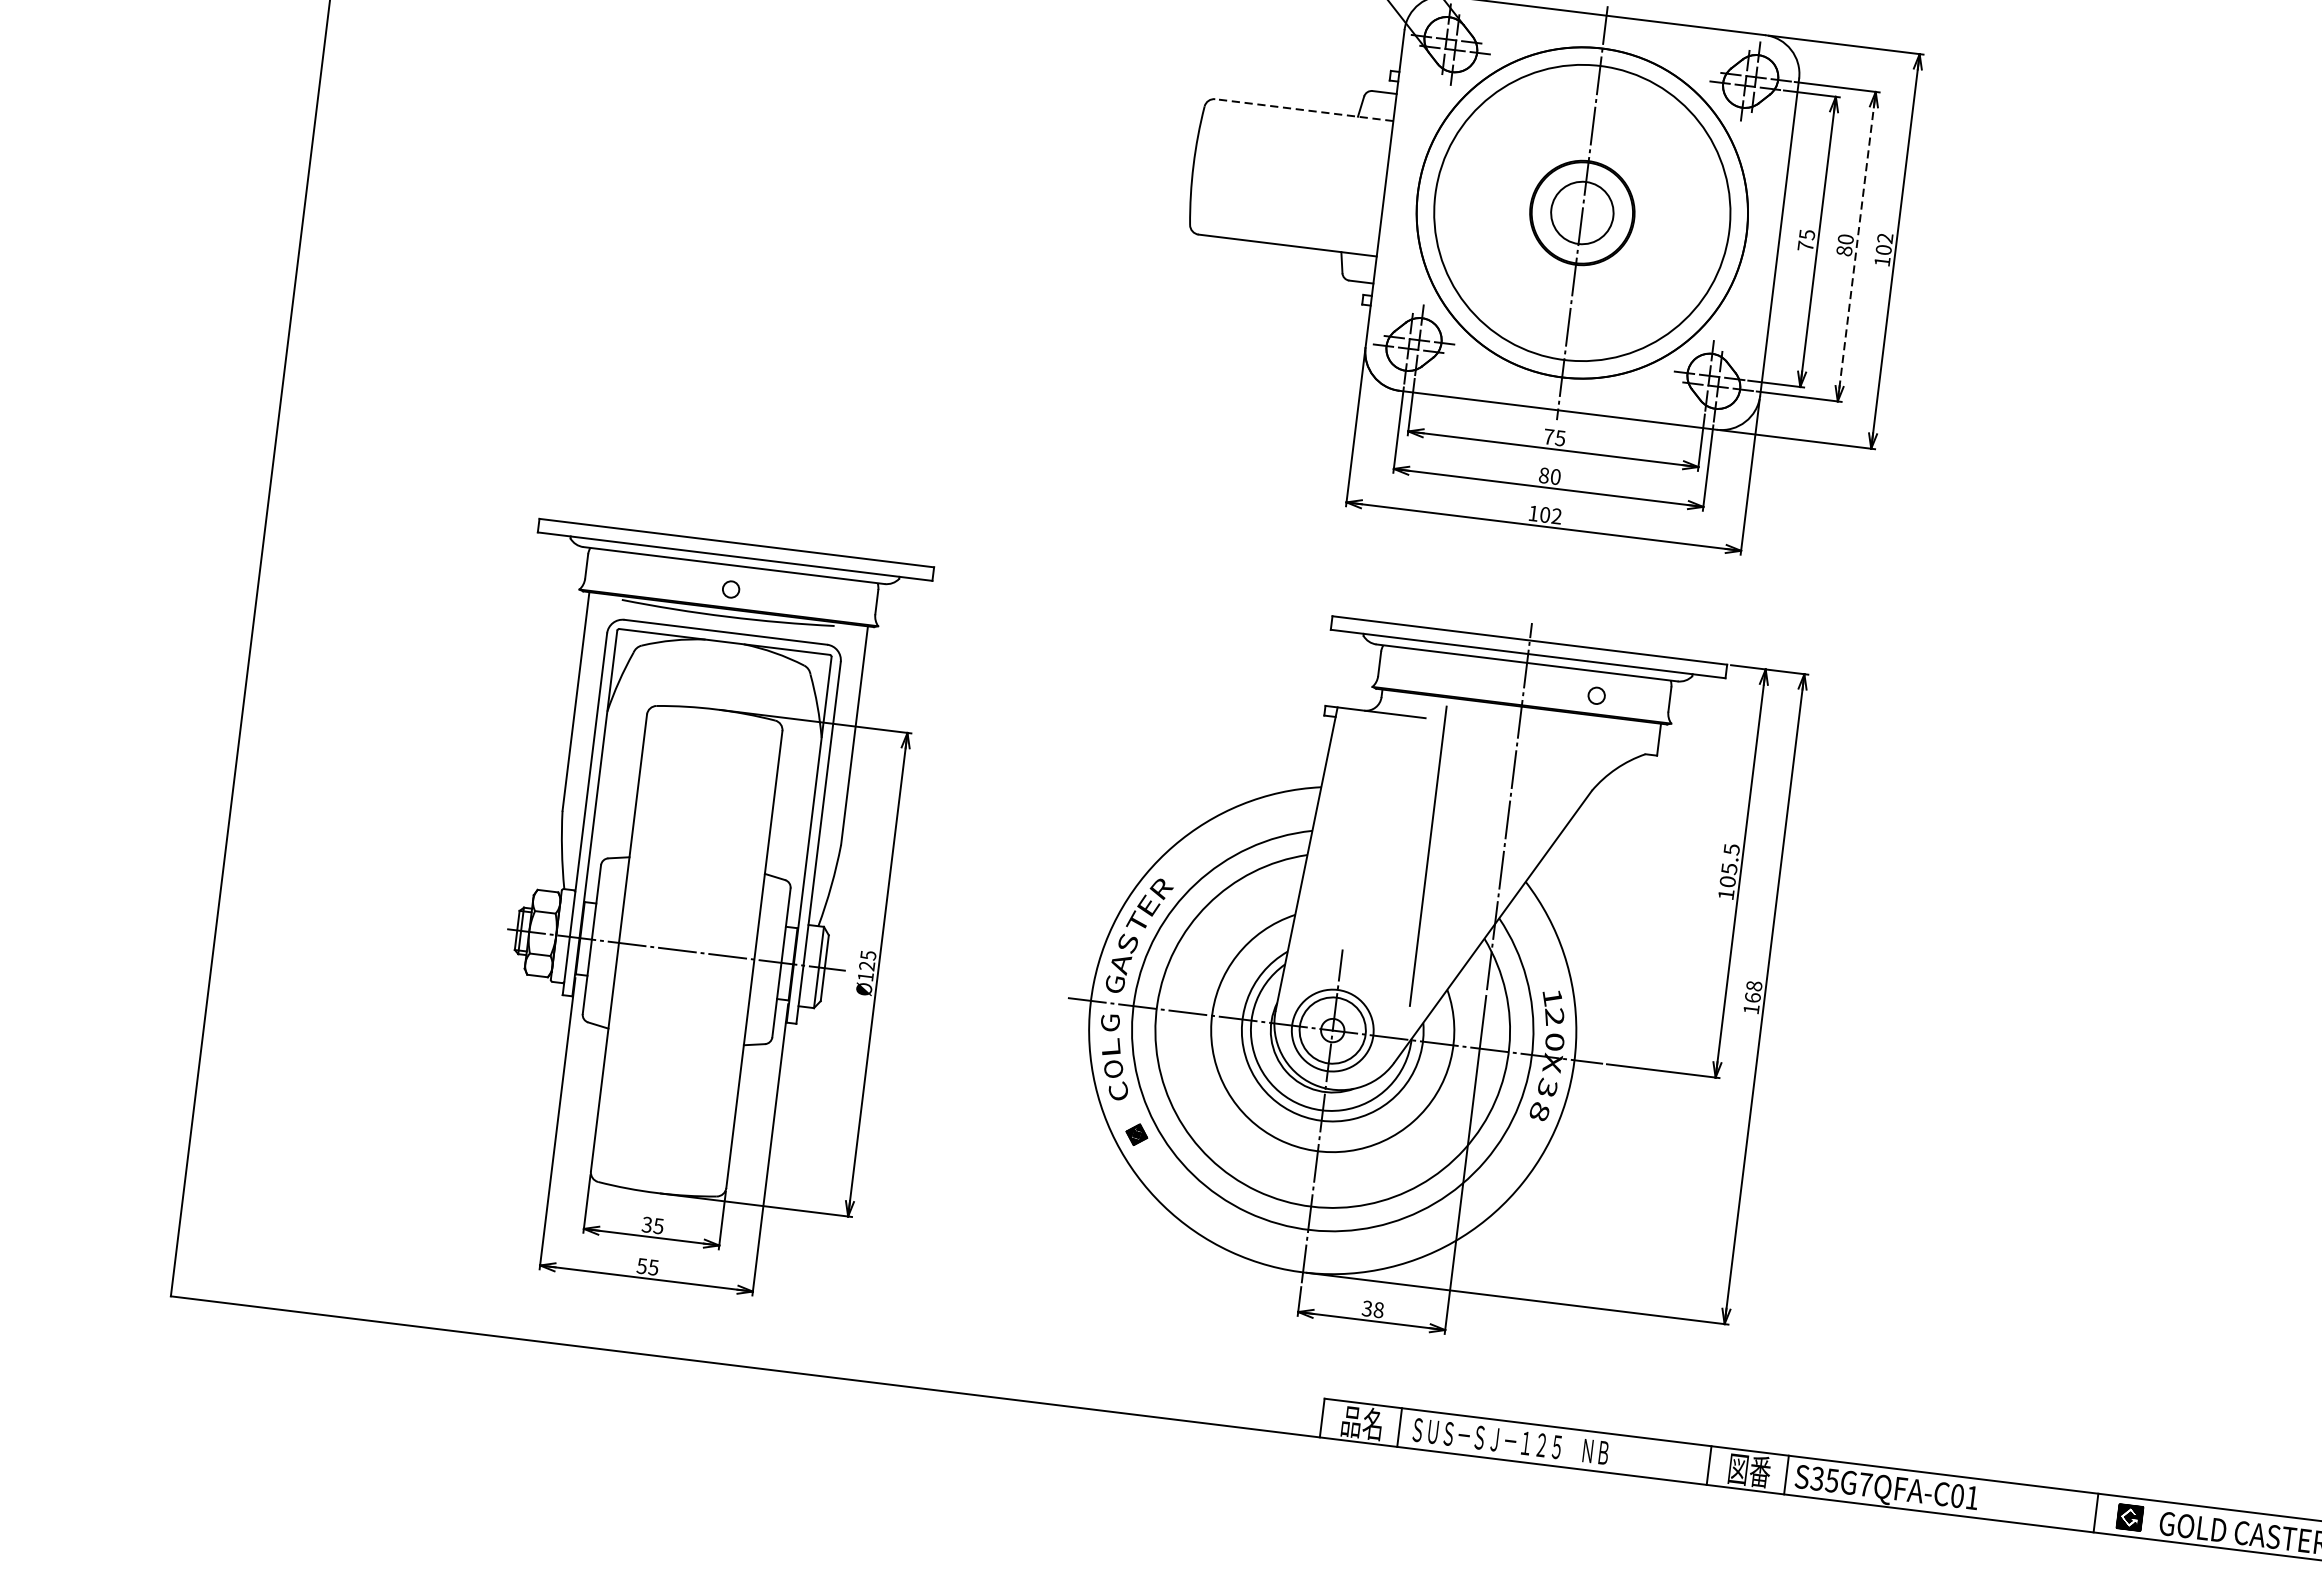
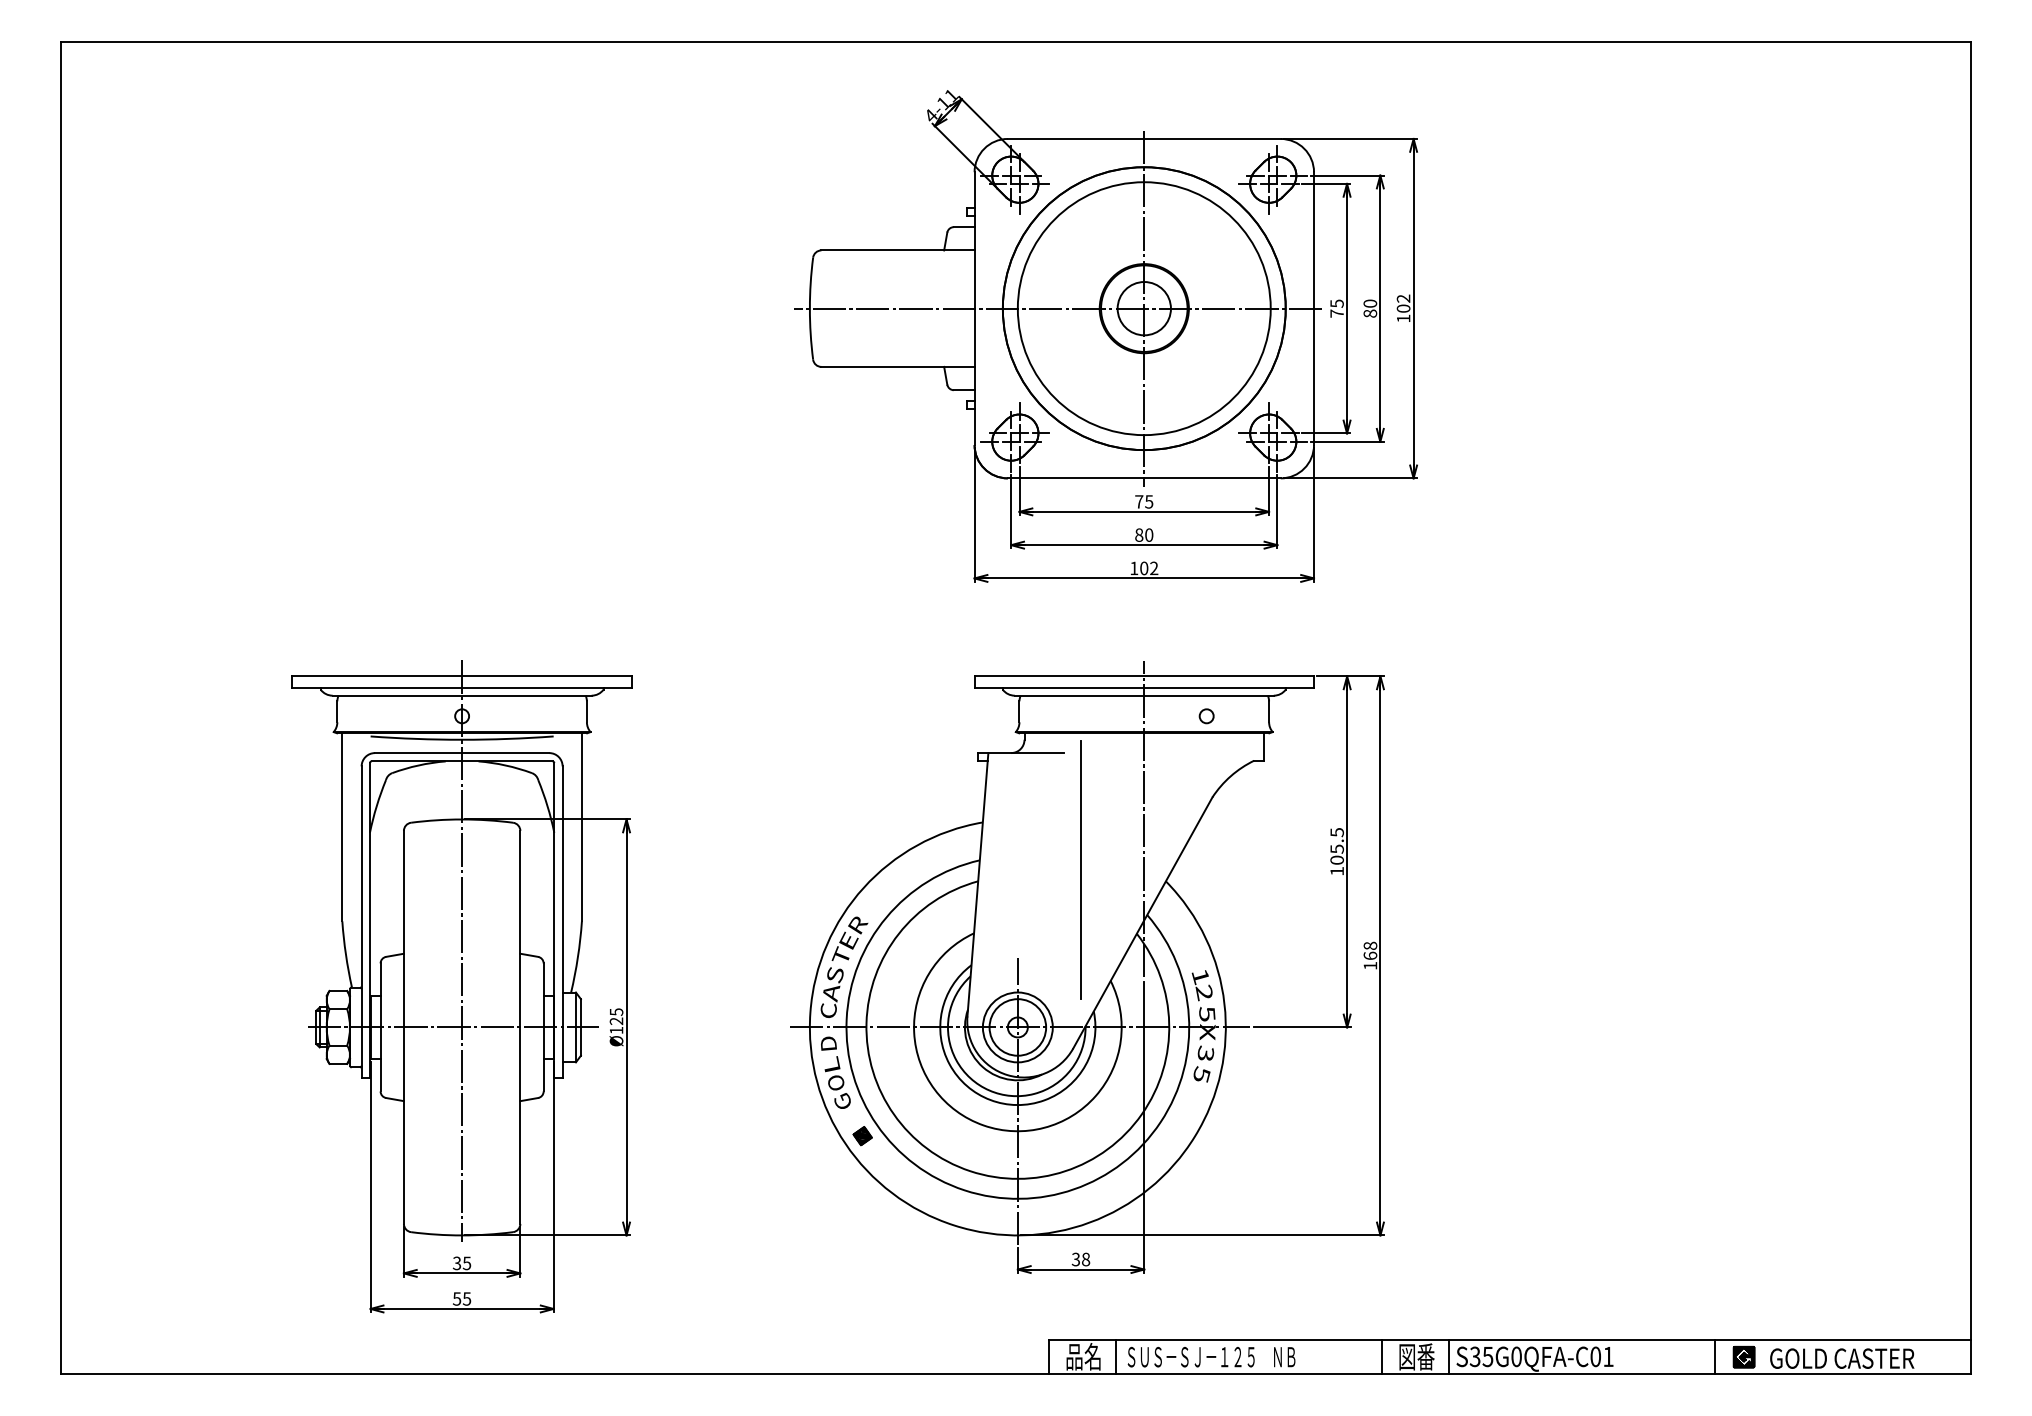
line: (1304, 110) -> (898, 250), dashed -> solid
line: (1481, 200) -> (1057, 308), added
line: (1856, 246) -> (1380, 308), dashed -> solid
line: (698, 861) -> (462, 950), added
text: (1115, 983) -> (828, 1010), G -> C
text: (1110, 1022) -> (828, 1043), G -> D
text: (1555, 1041) -> (1207, 1013), 0 -> 5
text: (1118, 1090) -> (842, 1100), C -> G
text: (1539, 1111) -> (1201, 1074), 8 -> 5
text: (1865, 1484) -> (1516, 1356), S35G7QFA-C01 -> S35G0QFA-C01

